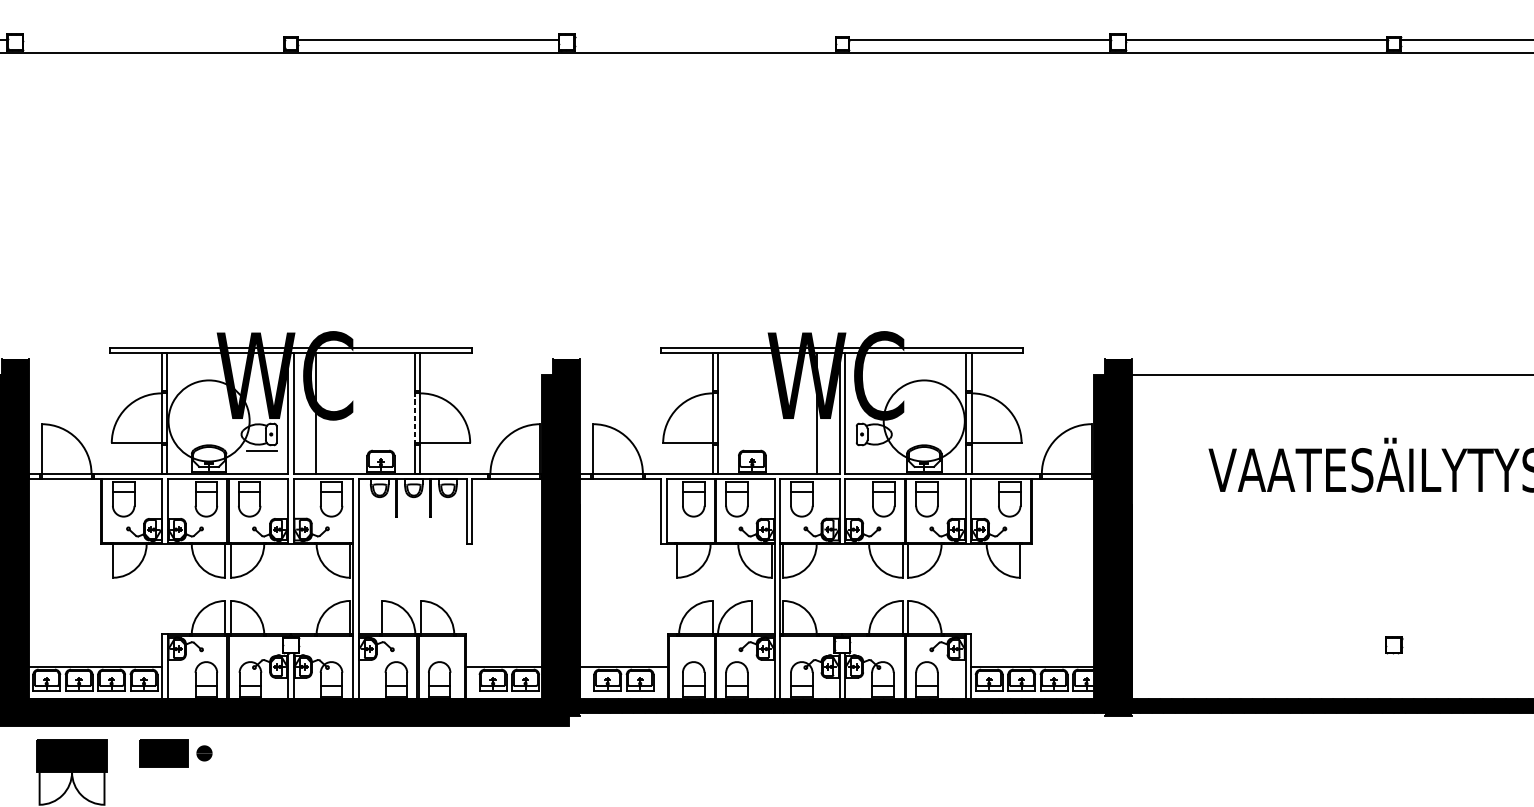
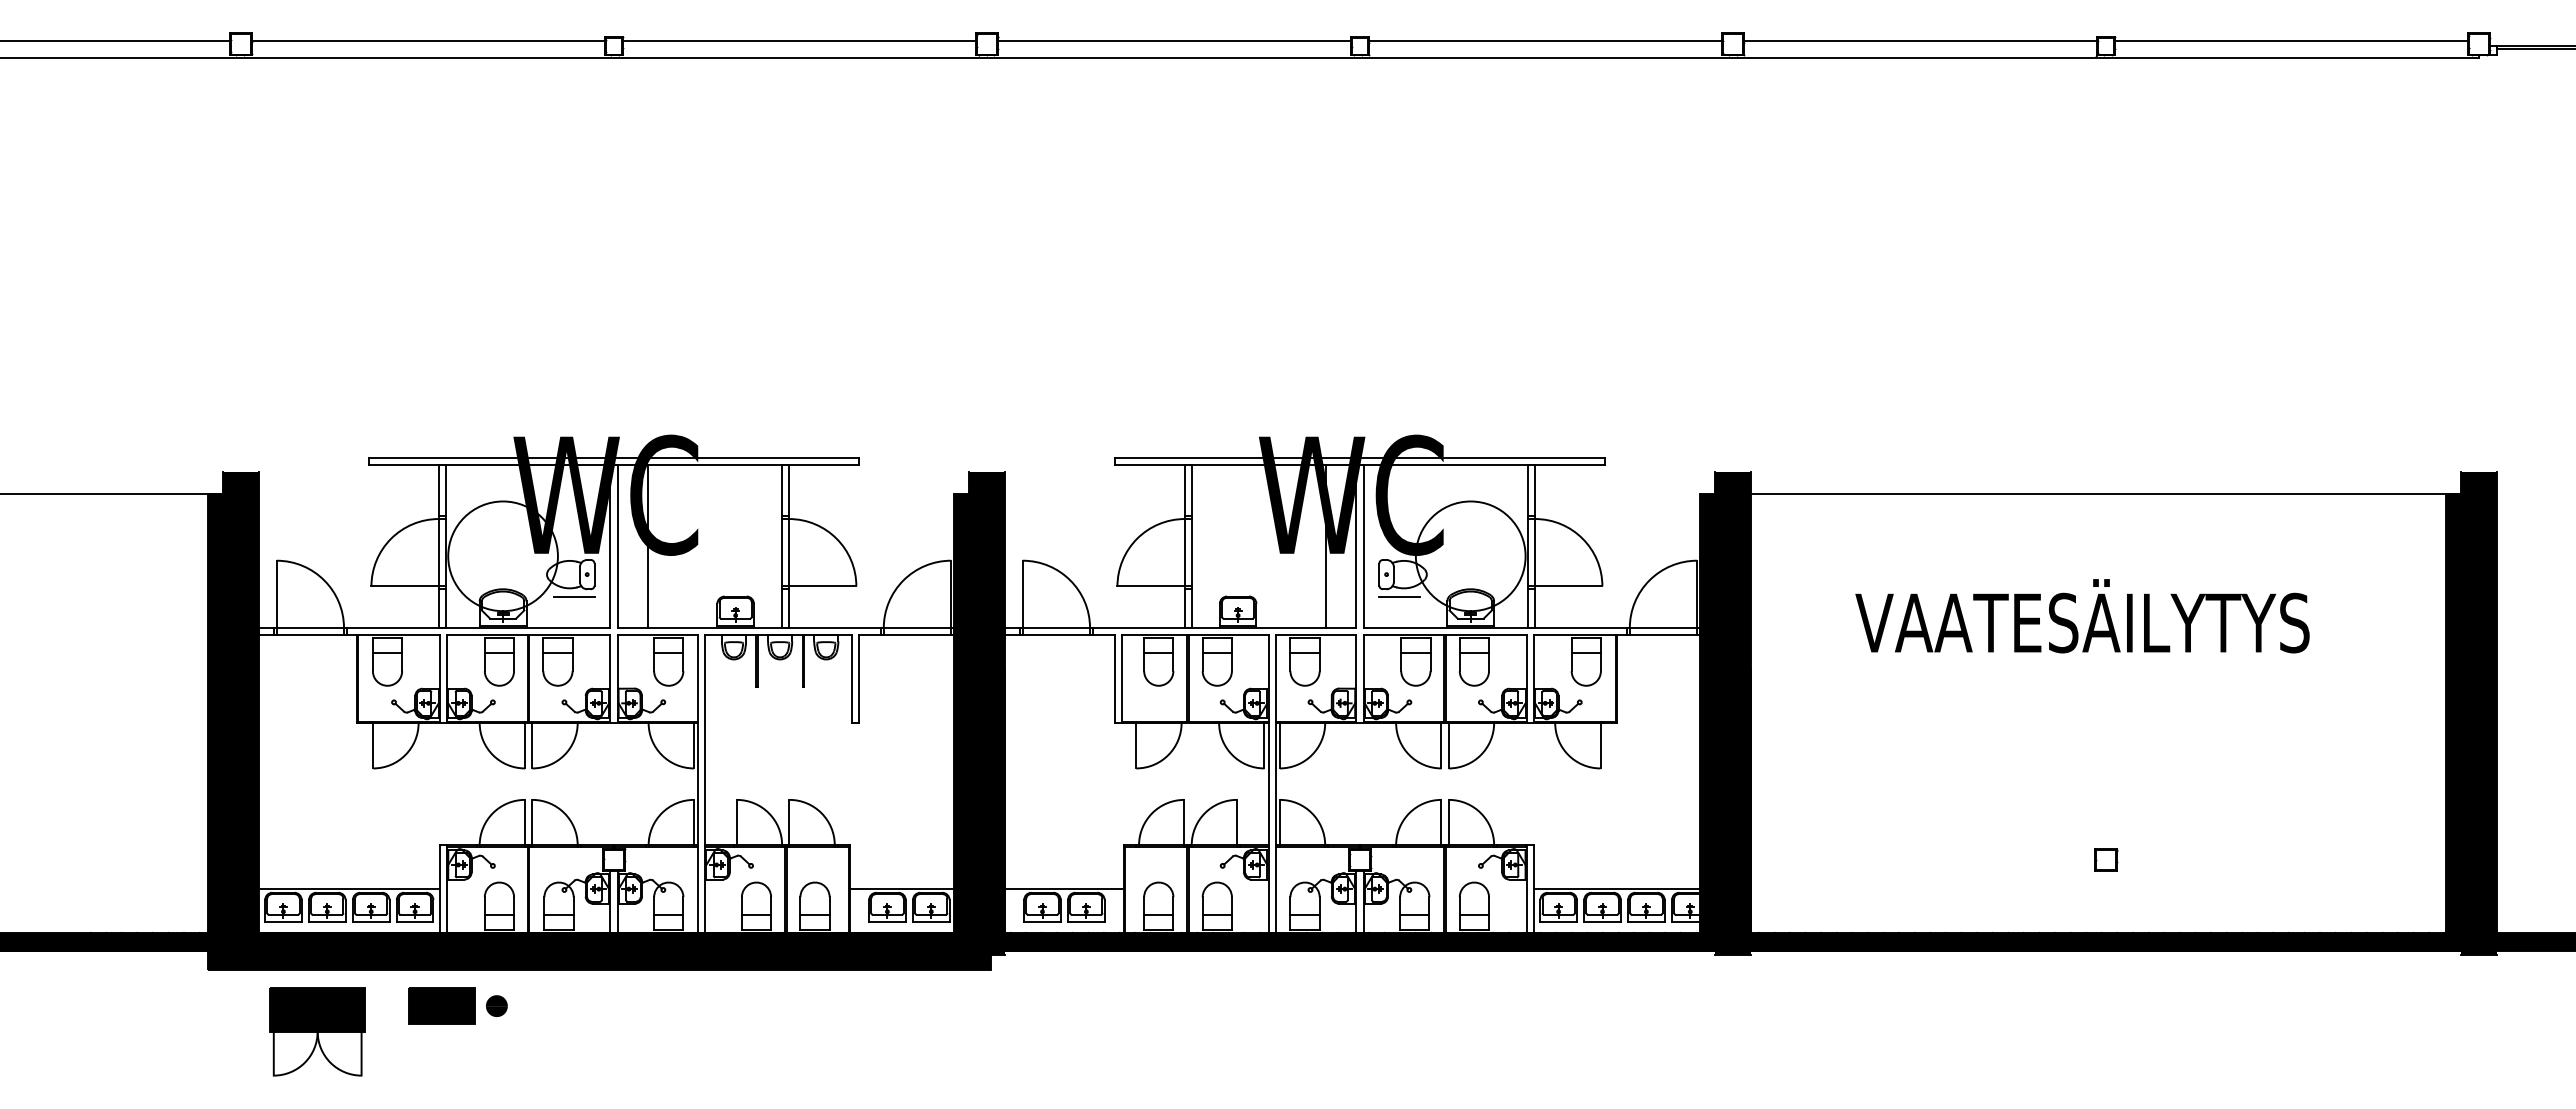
line: (153, 39) -> (427, 40), added
line: (704, 39) -> (1173, 40), added
line: (414, 418) -> (781, 552), dashed -> solid
line: (871, 450) -> (1399, 596), added

